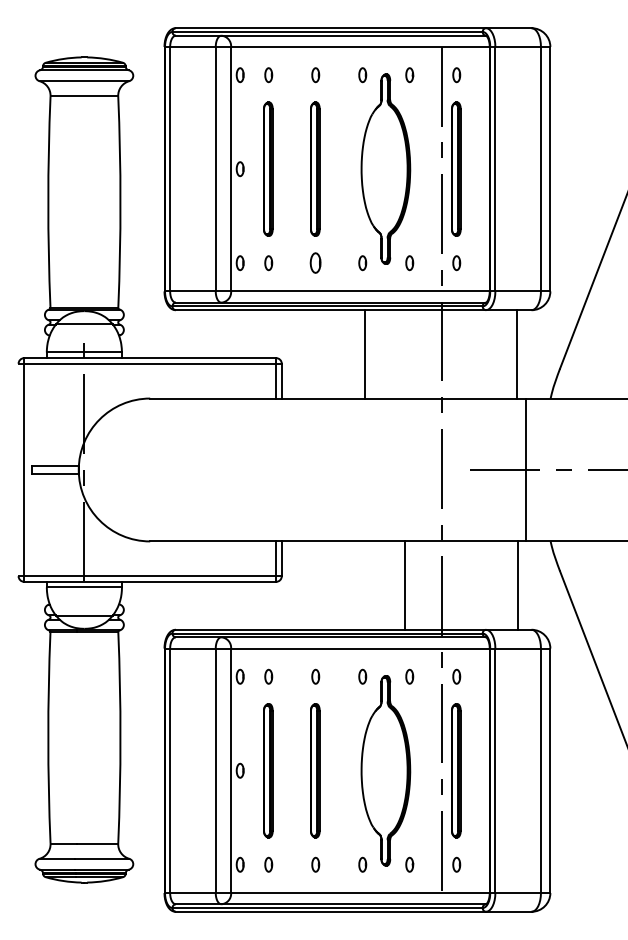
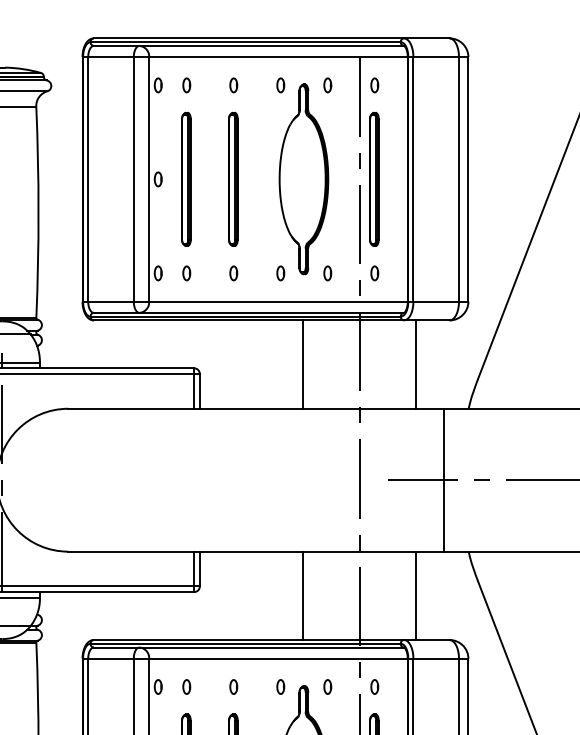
part: (315, 263) -> (233, 273), size x0.71
line: (365, 354) -> (303, 364), moved
line: (517, 354) -> (416, 364), moved
line: (405, 585) -> (303, 595), moved
line: (518, 585) -> (416, 595), moved

